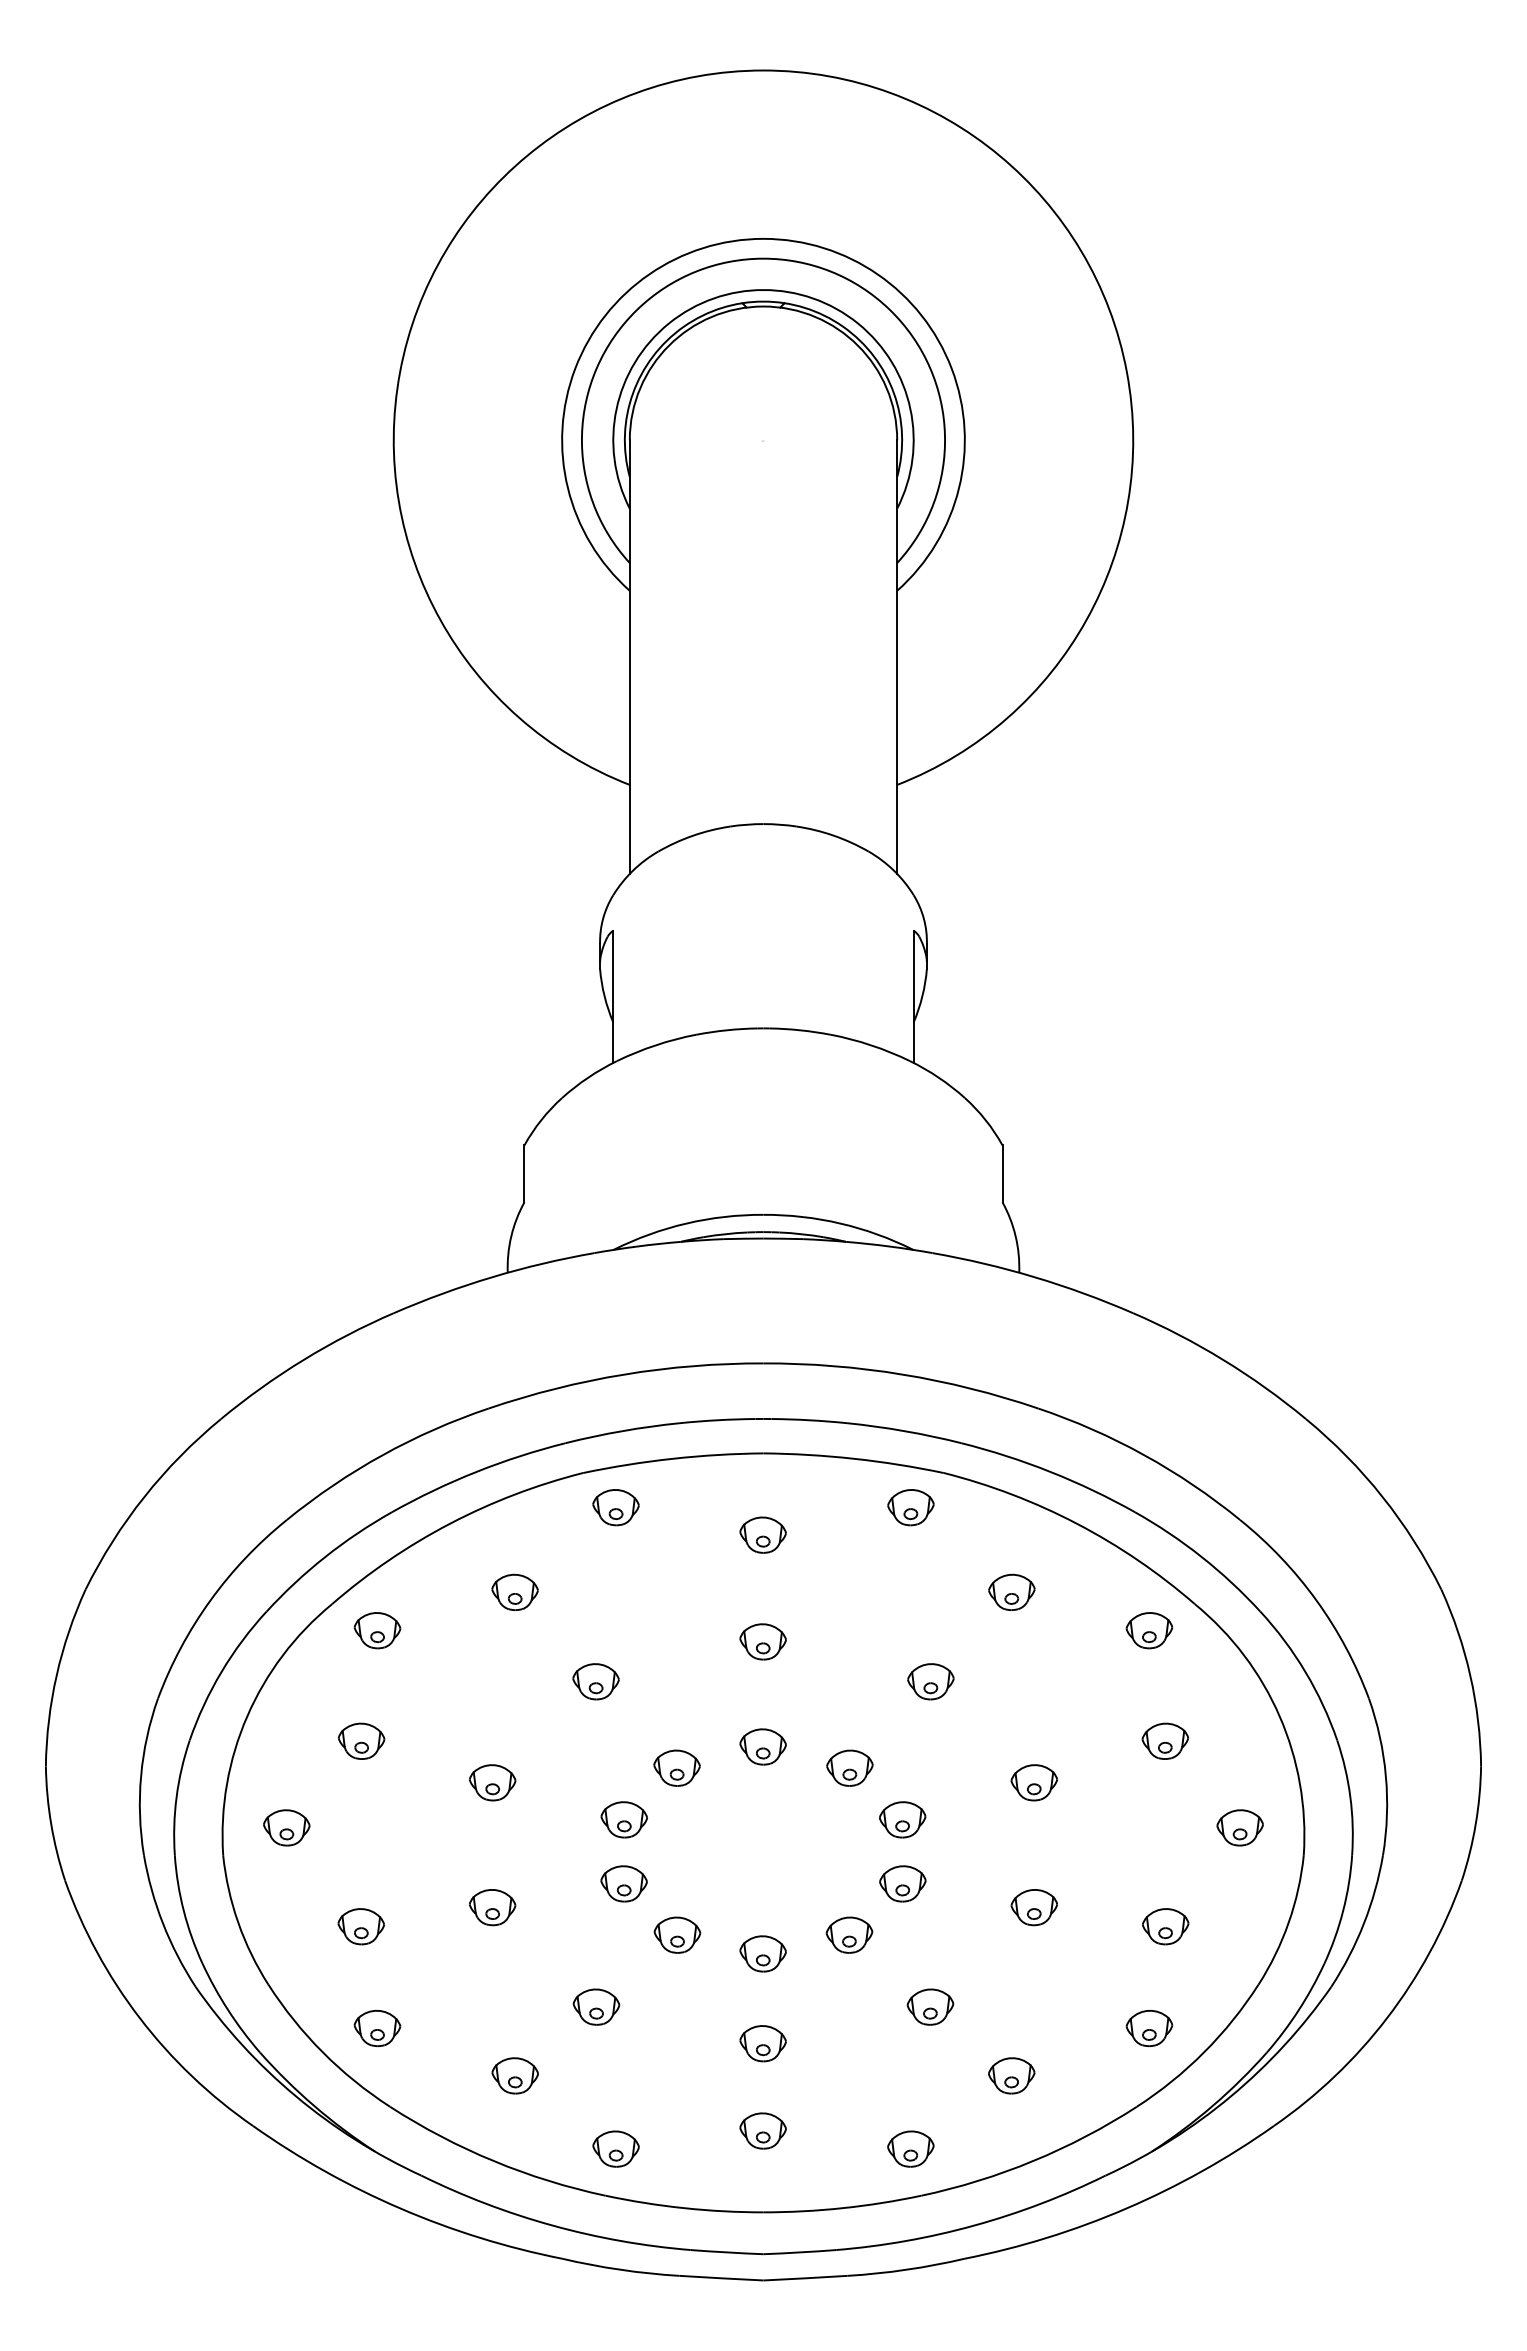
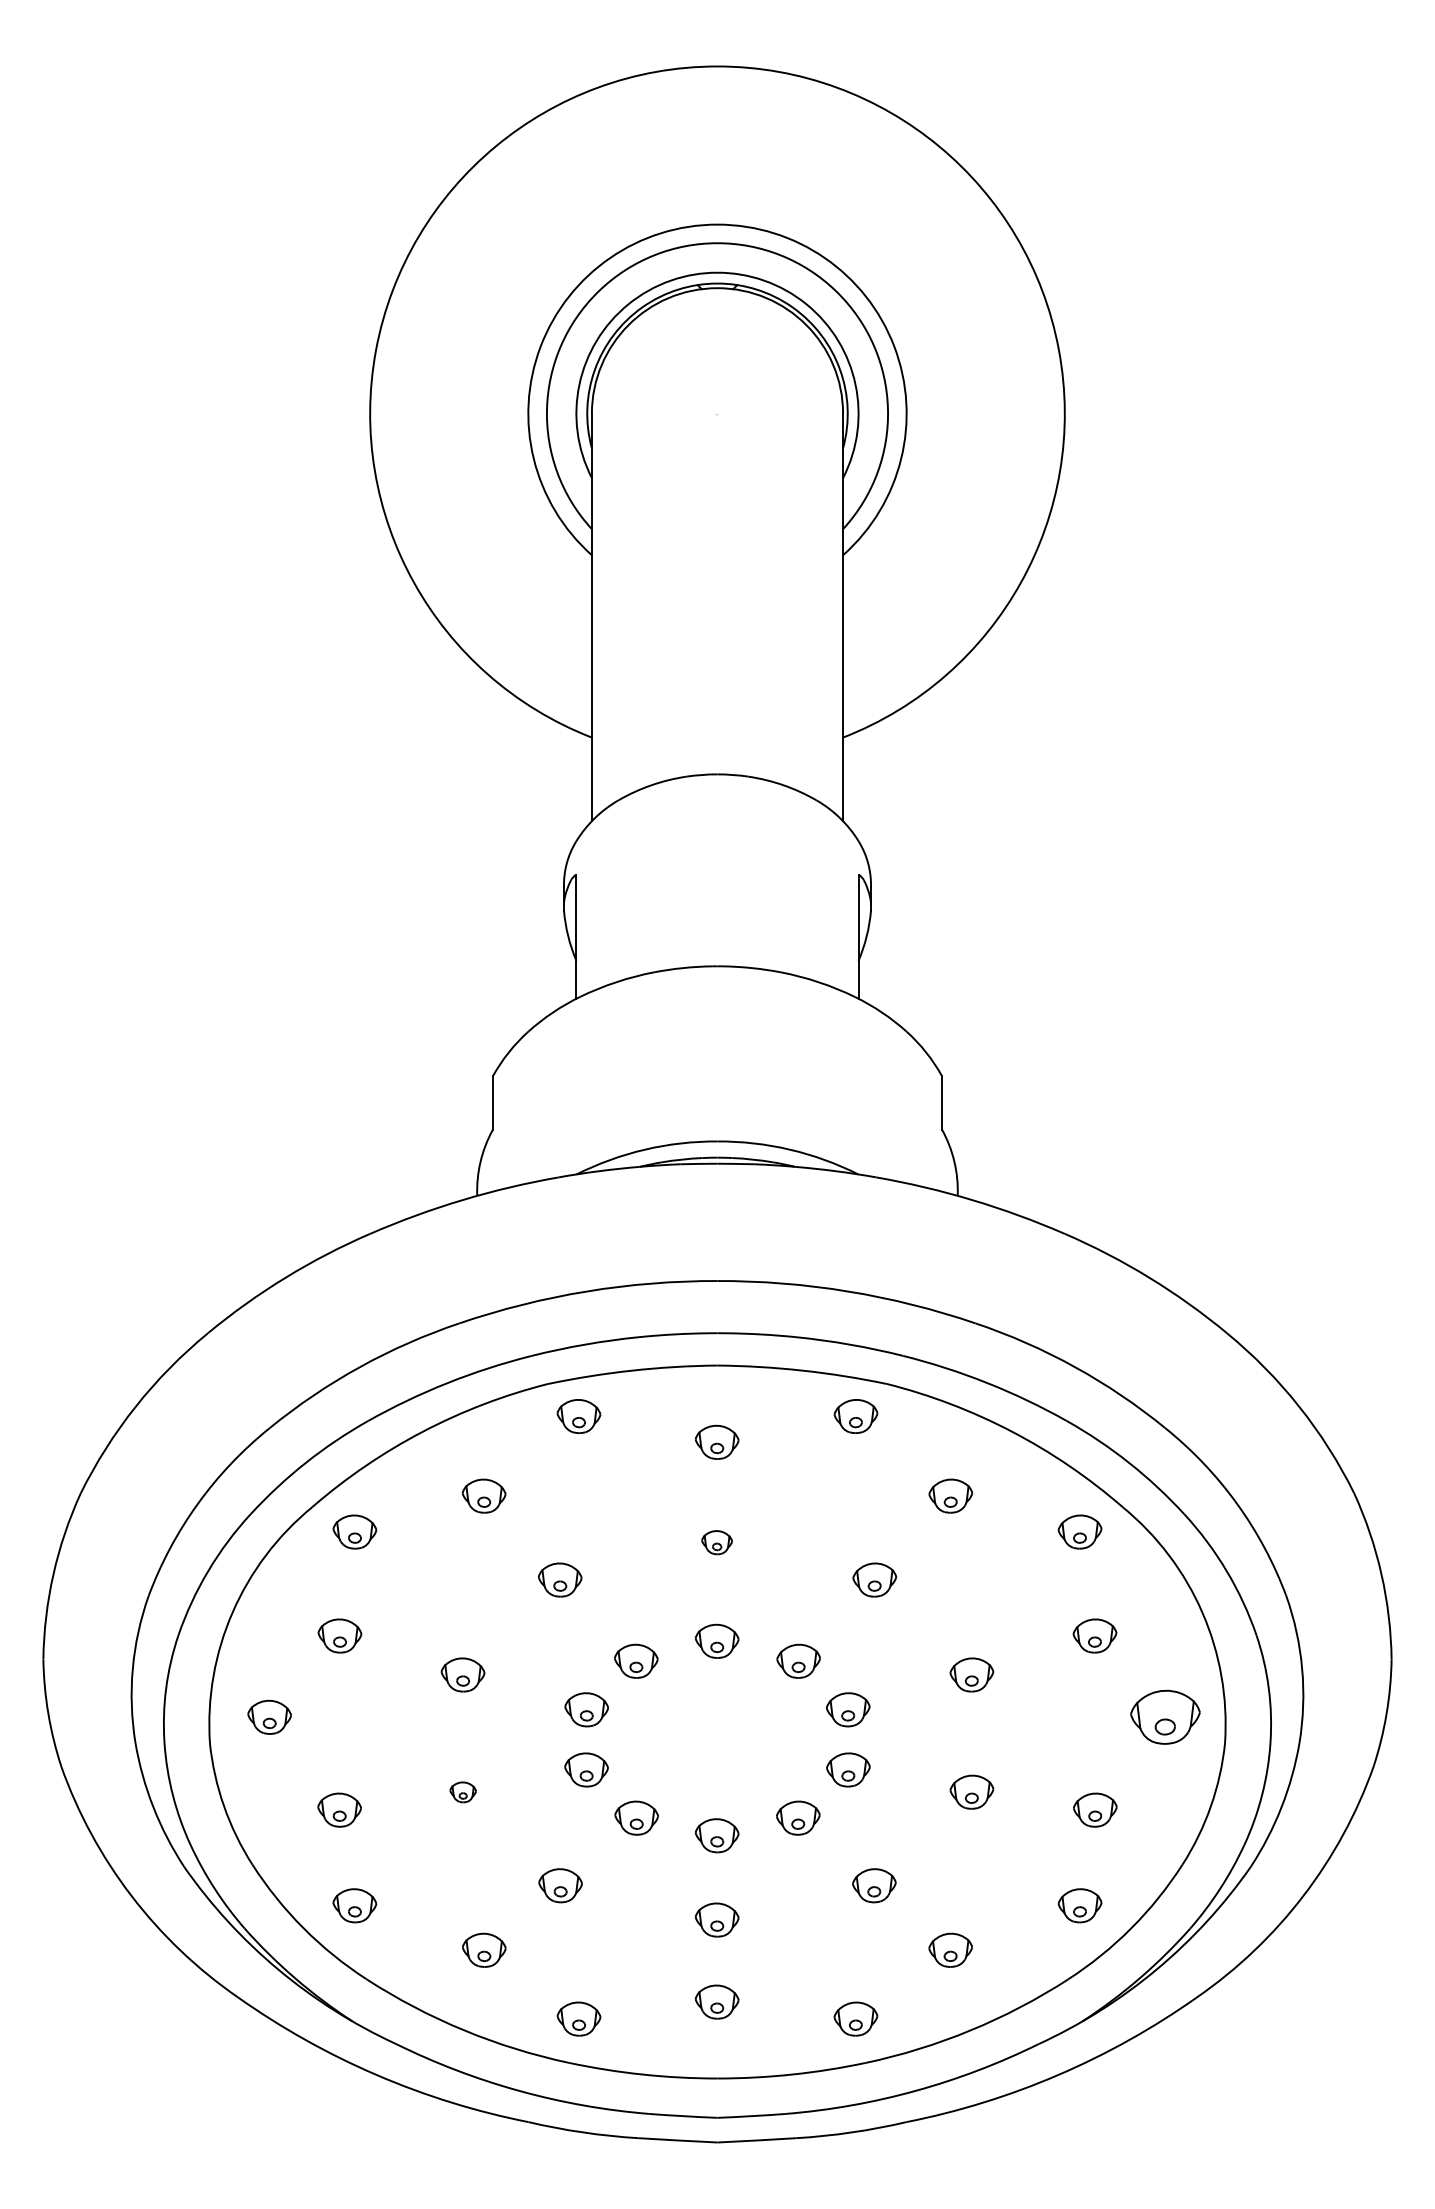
part: (762, 1641) -> (716, 1542), size x0.7
part: (1239, 1827) -> (1164, 1716), size x1.6
part: (492, 1907) -> (462, 1792), size x0.6

